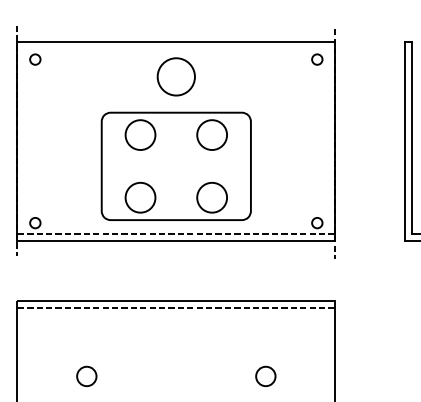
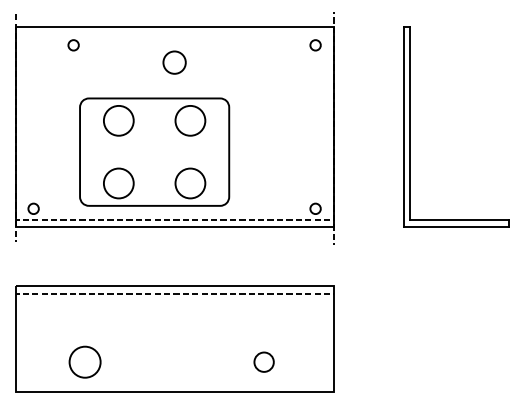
circle: (35, 59) -> (73, 45), moved
circle: (176, 76) -> (174, 62), size x0.6
part: (176, 165) -> (154, 151), moved
circle: (86, 375) -> (84, 361), size x1.6

